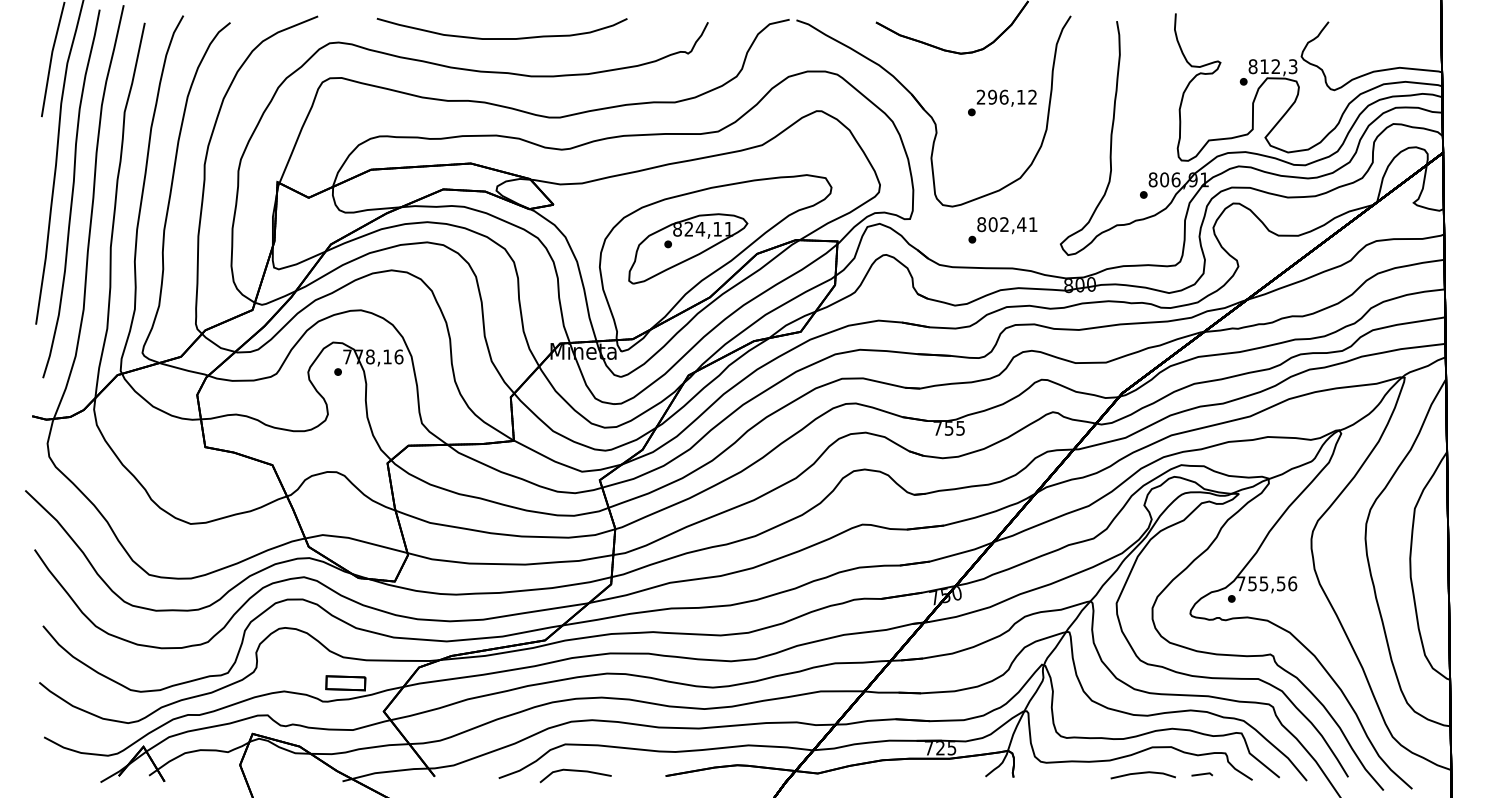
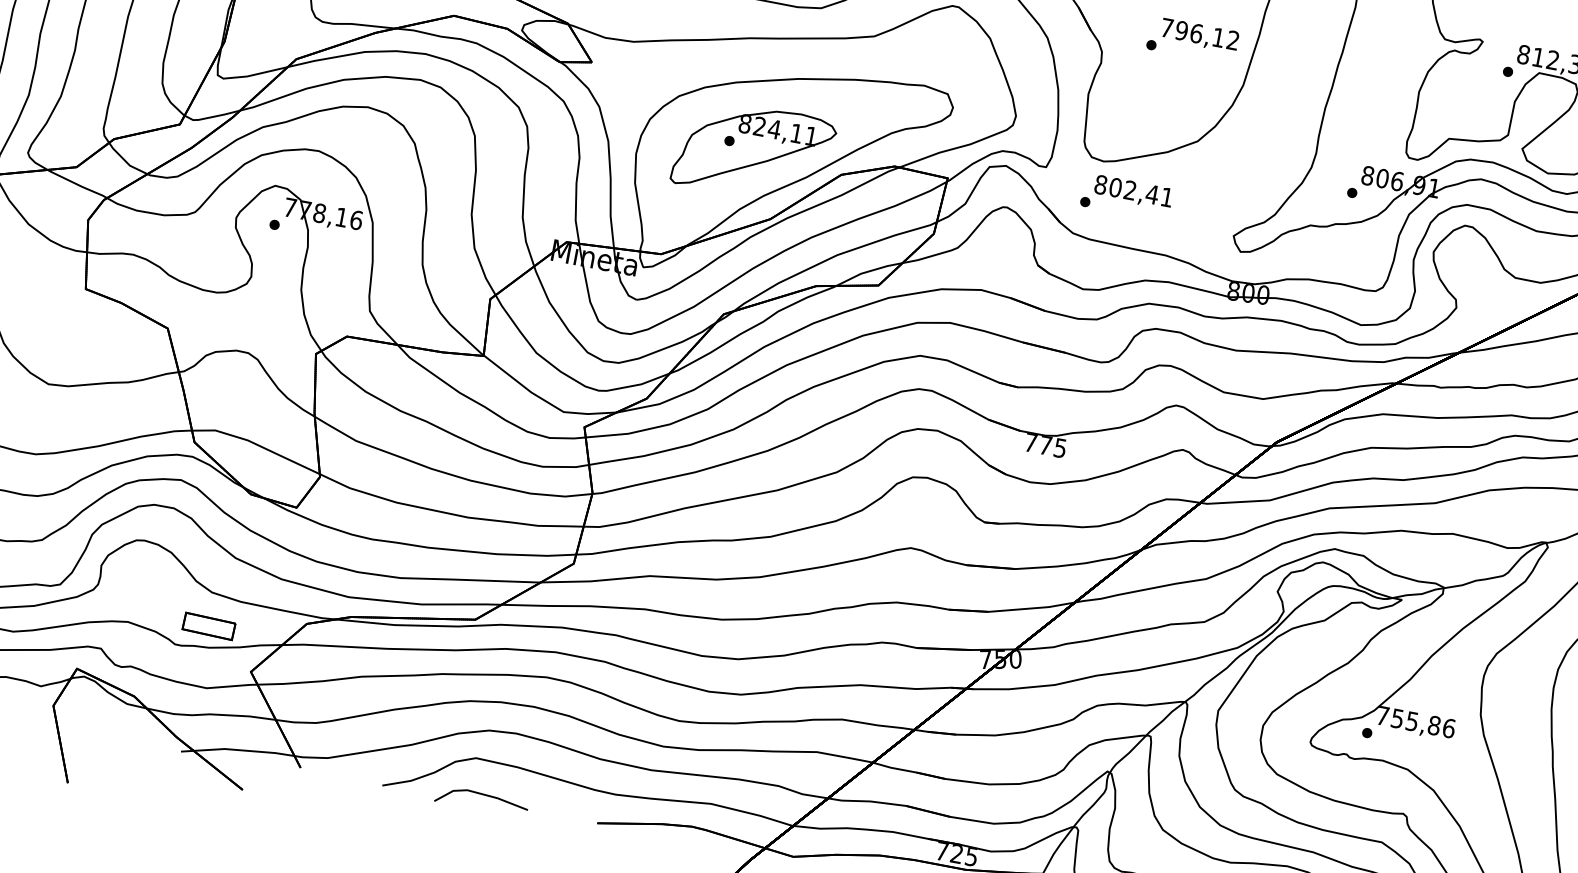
text: (980, 96) -> (1166, 26), 296,12 -> 796,12
text: (1002, 230) -> (1126, 197), moved
text: (949, 428) -> (1046, 445), 755 -> 775
text: (1280, 583) -> (1433, 725), 755,56 -> 755,86

